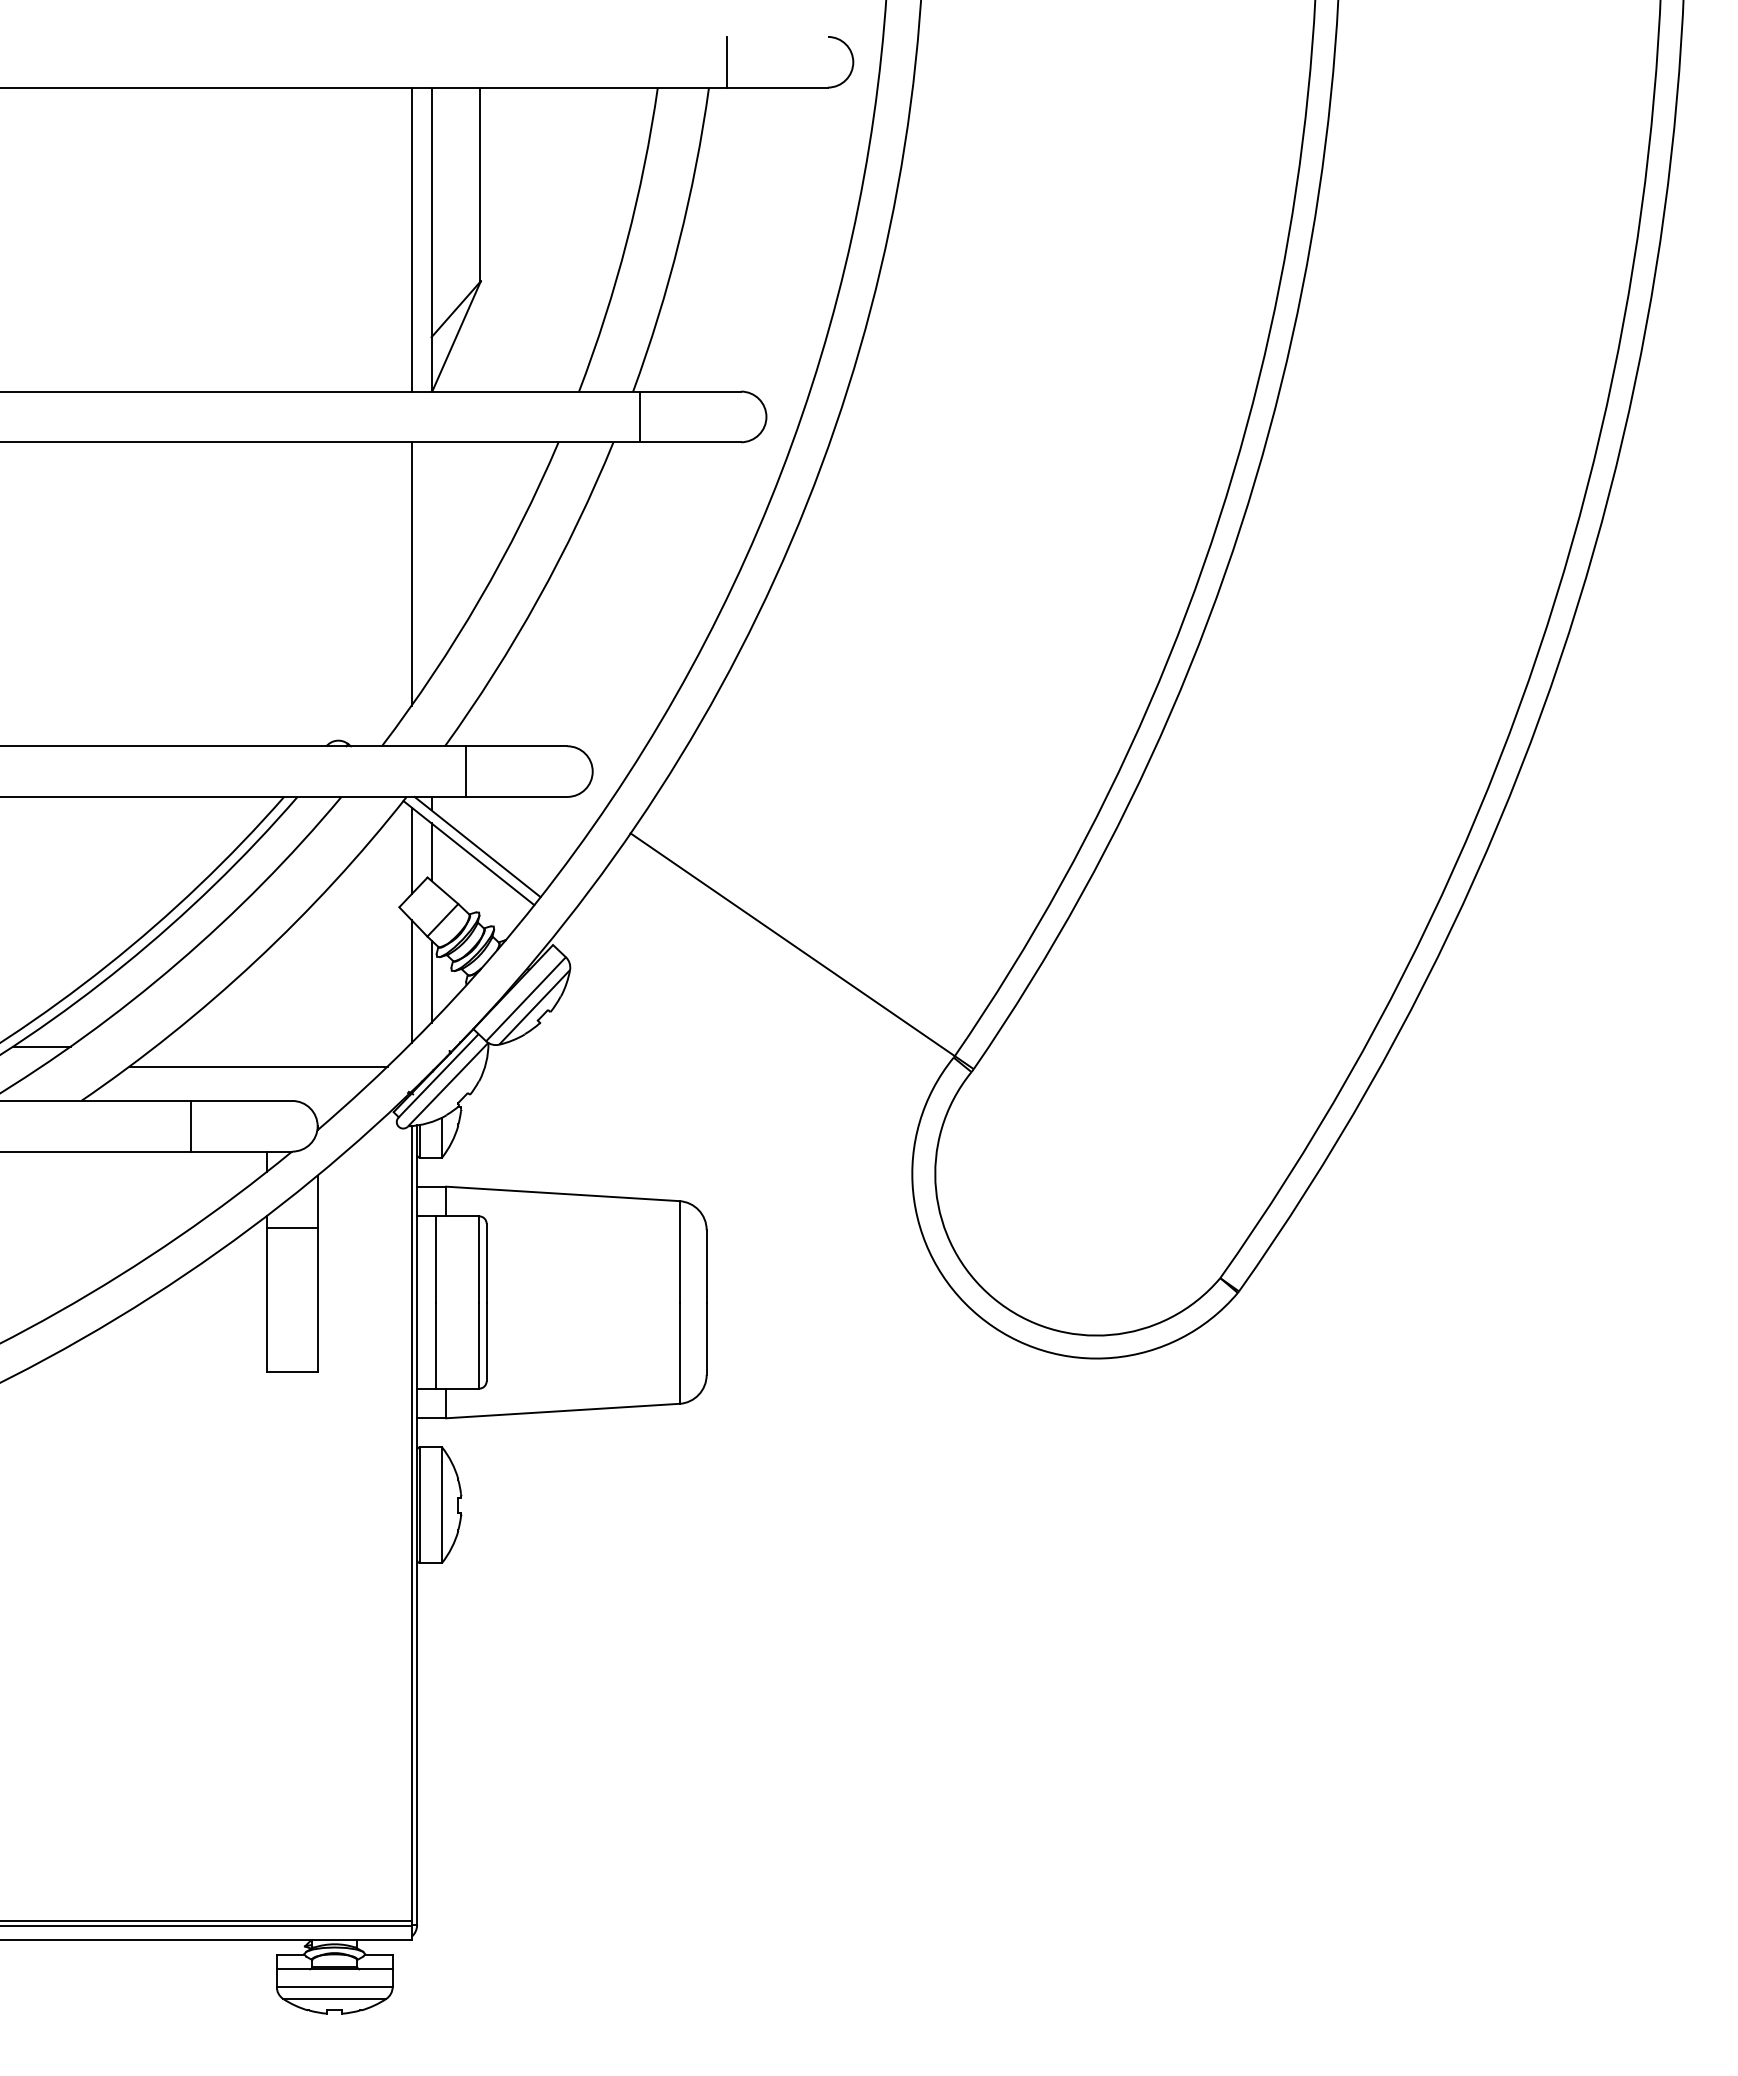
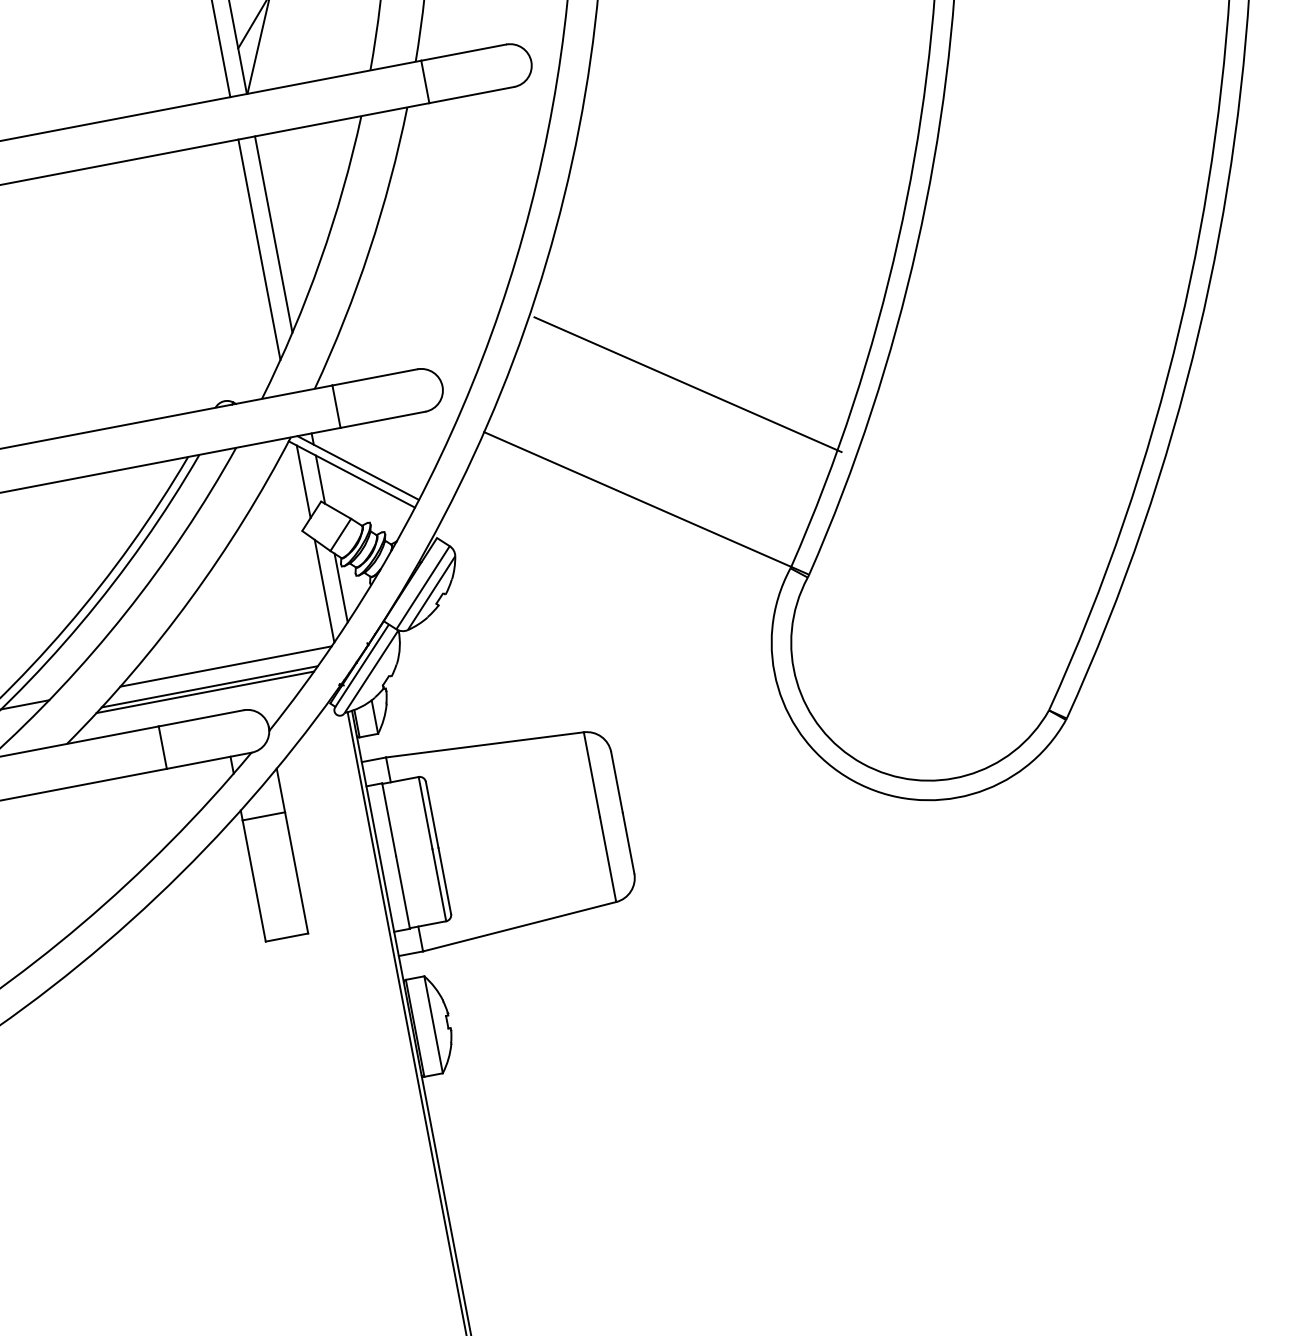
line: (431, 559) -> (273, 234), added
line: (875, 823) -> (687, 384), added
line: (281, 1046) -> (225, 666), added
line: (252, 1071) -> (205, 691), added

